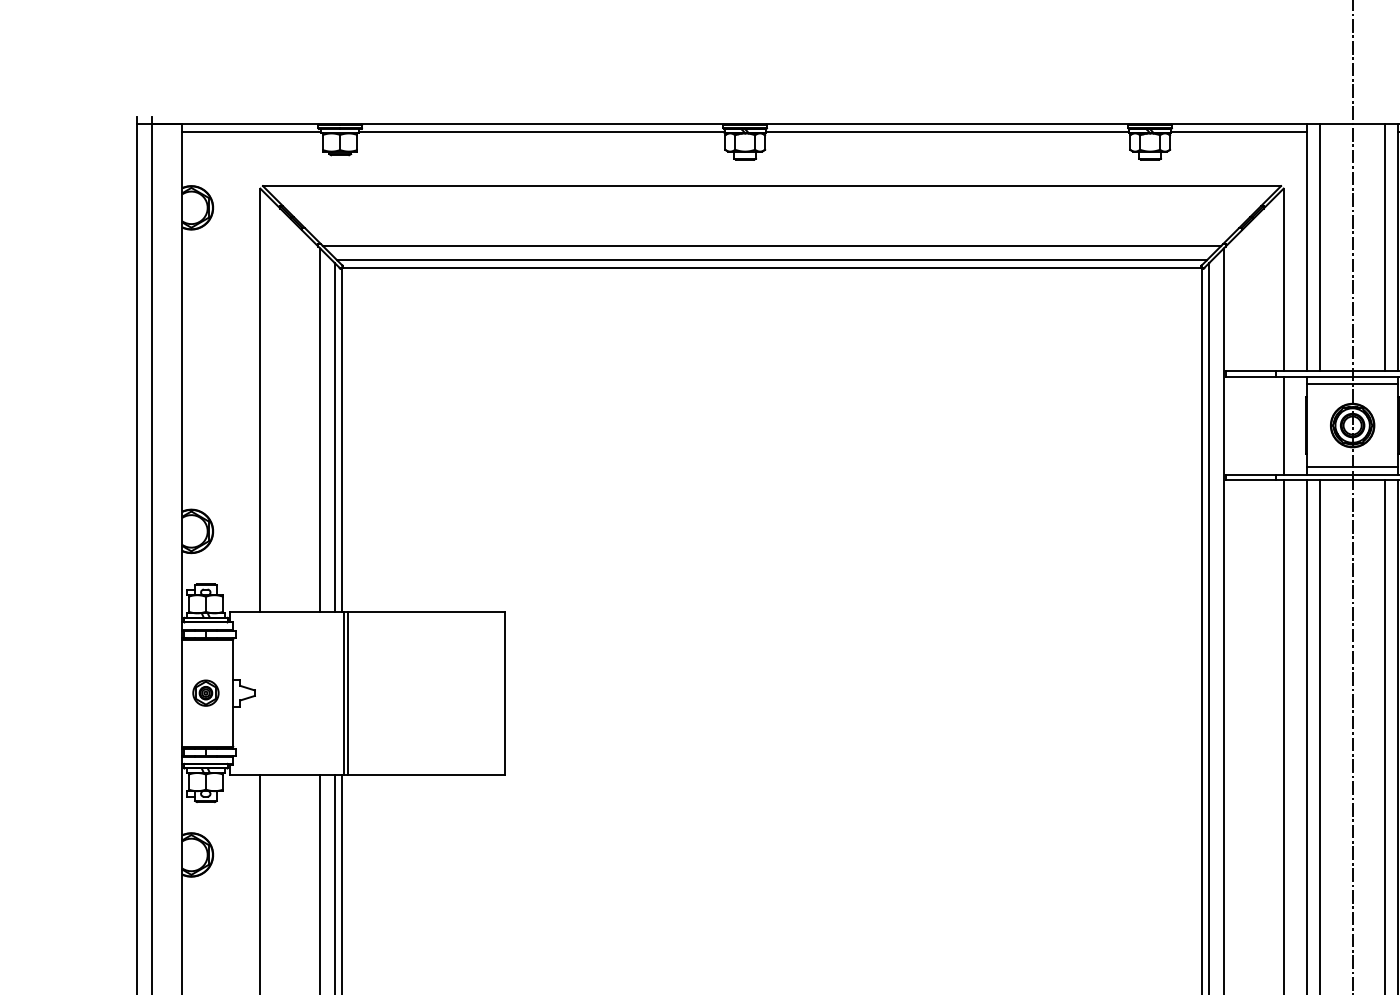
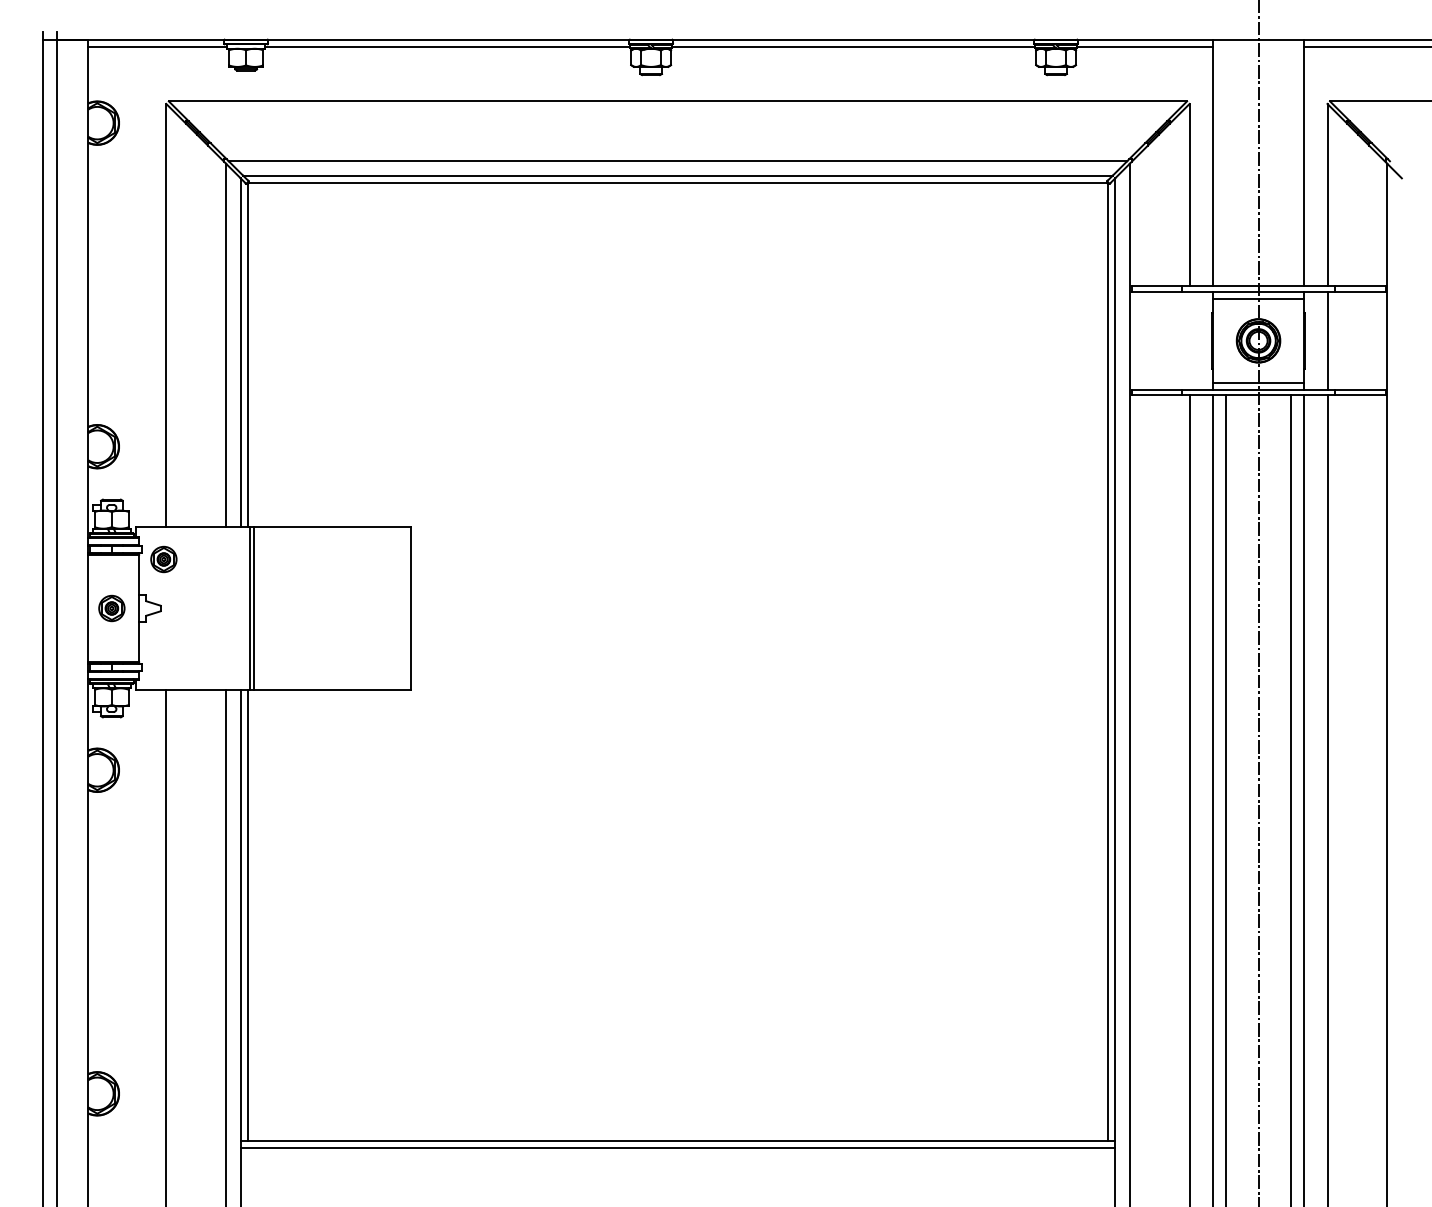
line: (1319, 247) -> (1225, 162), removed
line: (1385, 247) -> (1291, 162), removed
line: (1283, 425) -> (1189, 340), removed
part: (257, 644) -> (163, 559), added

